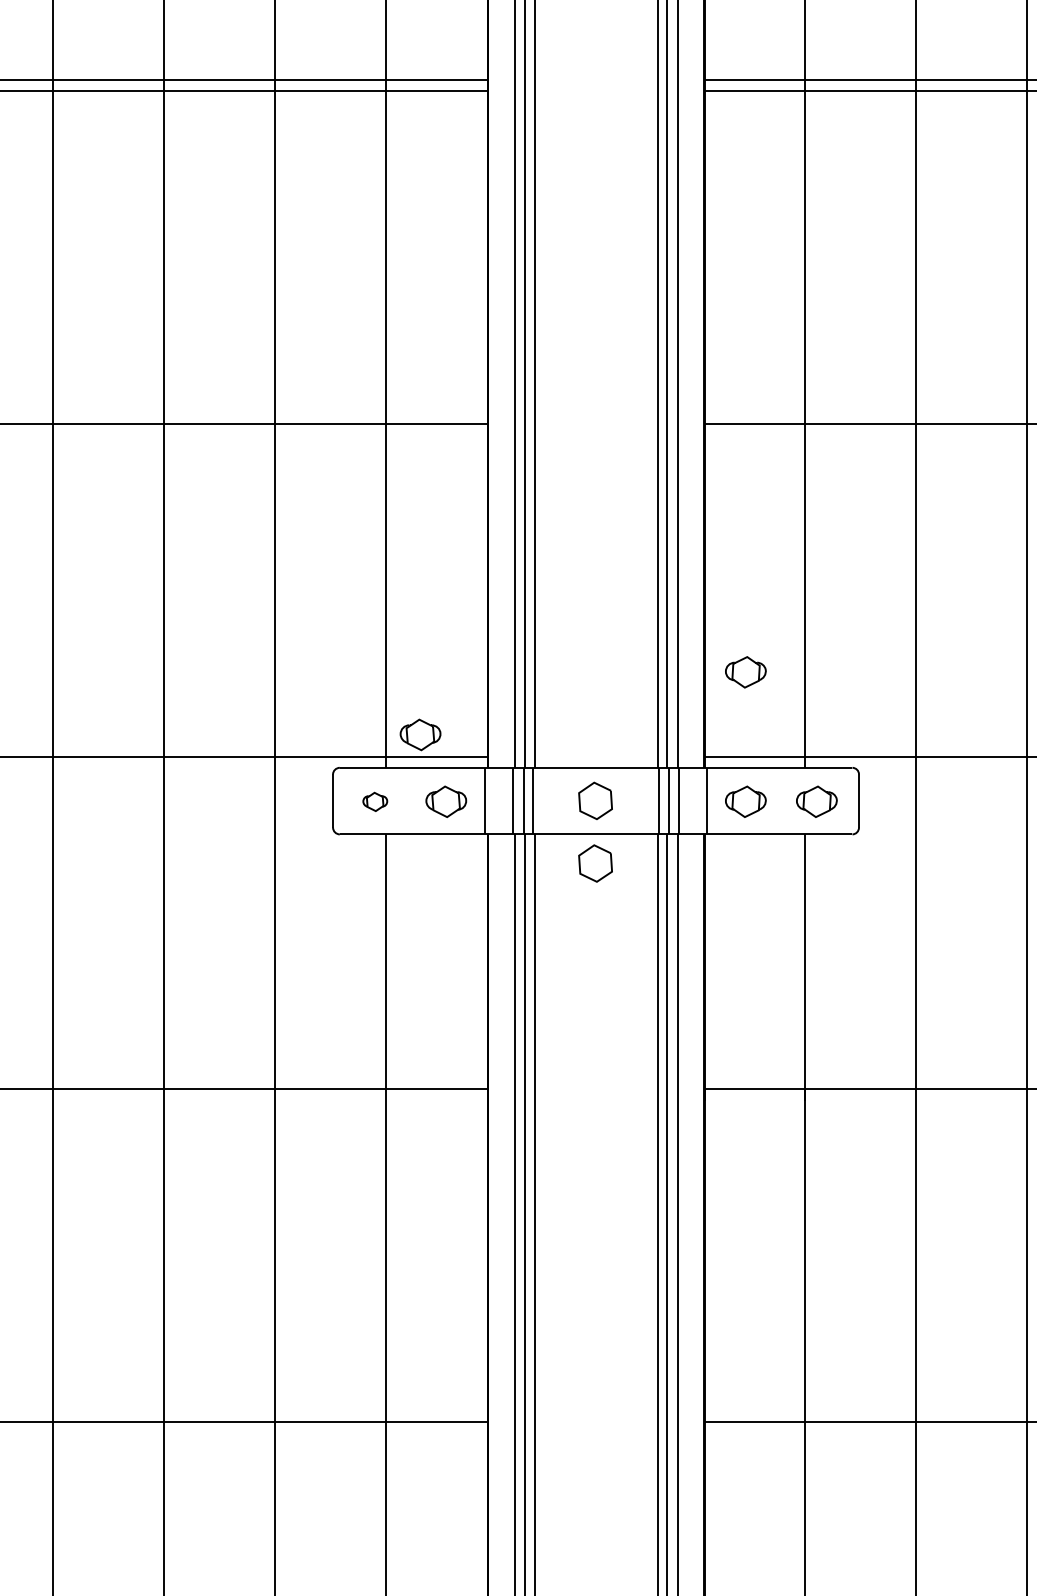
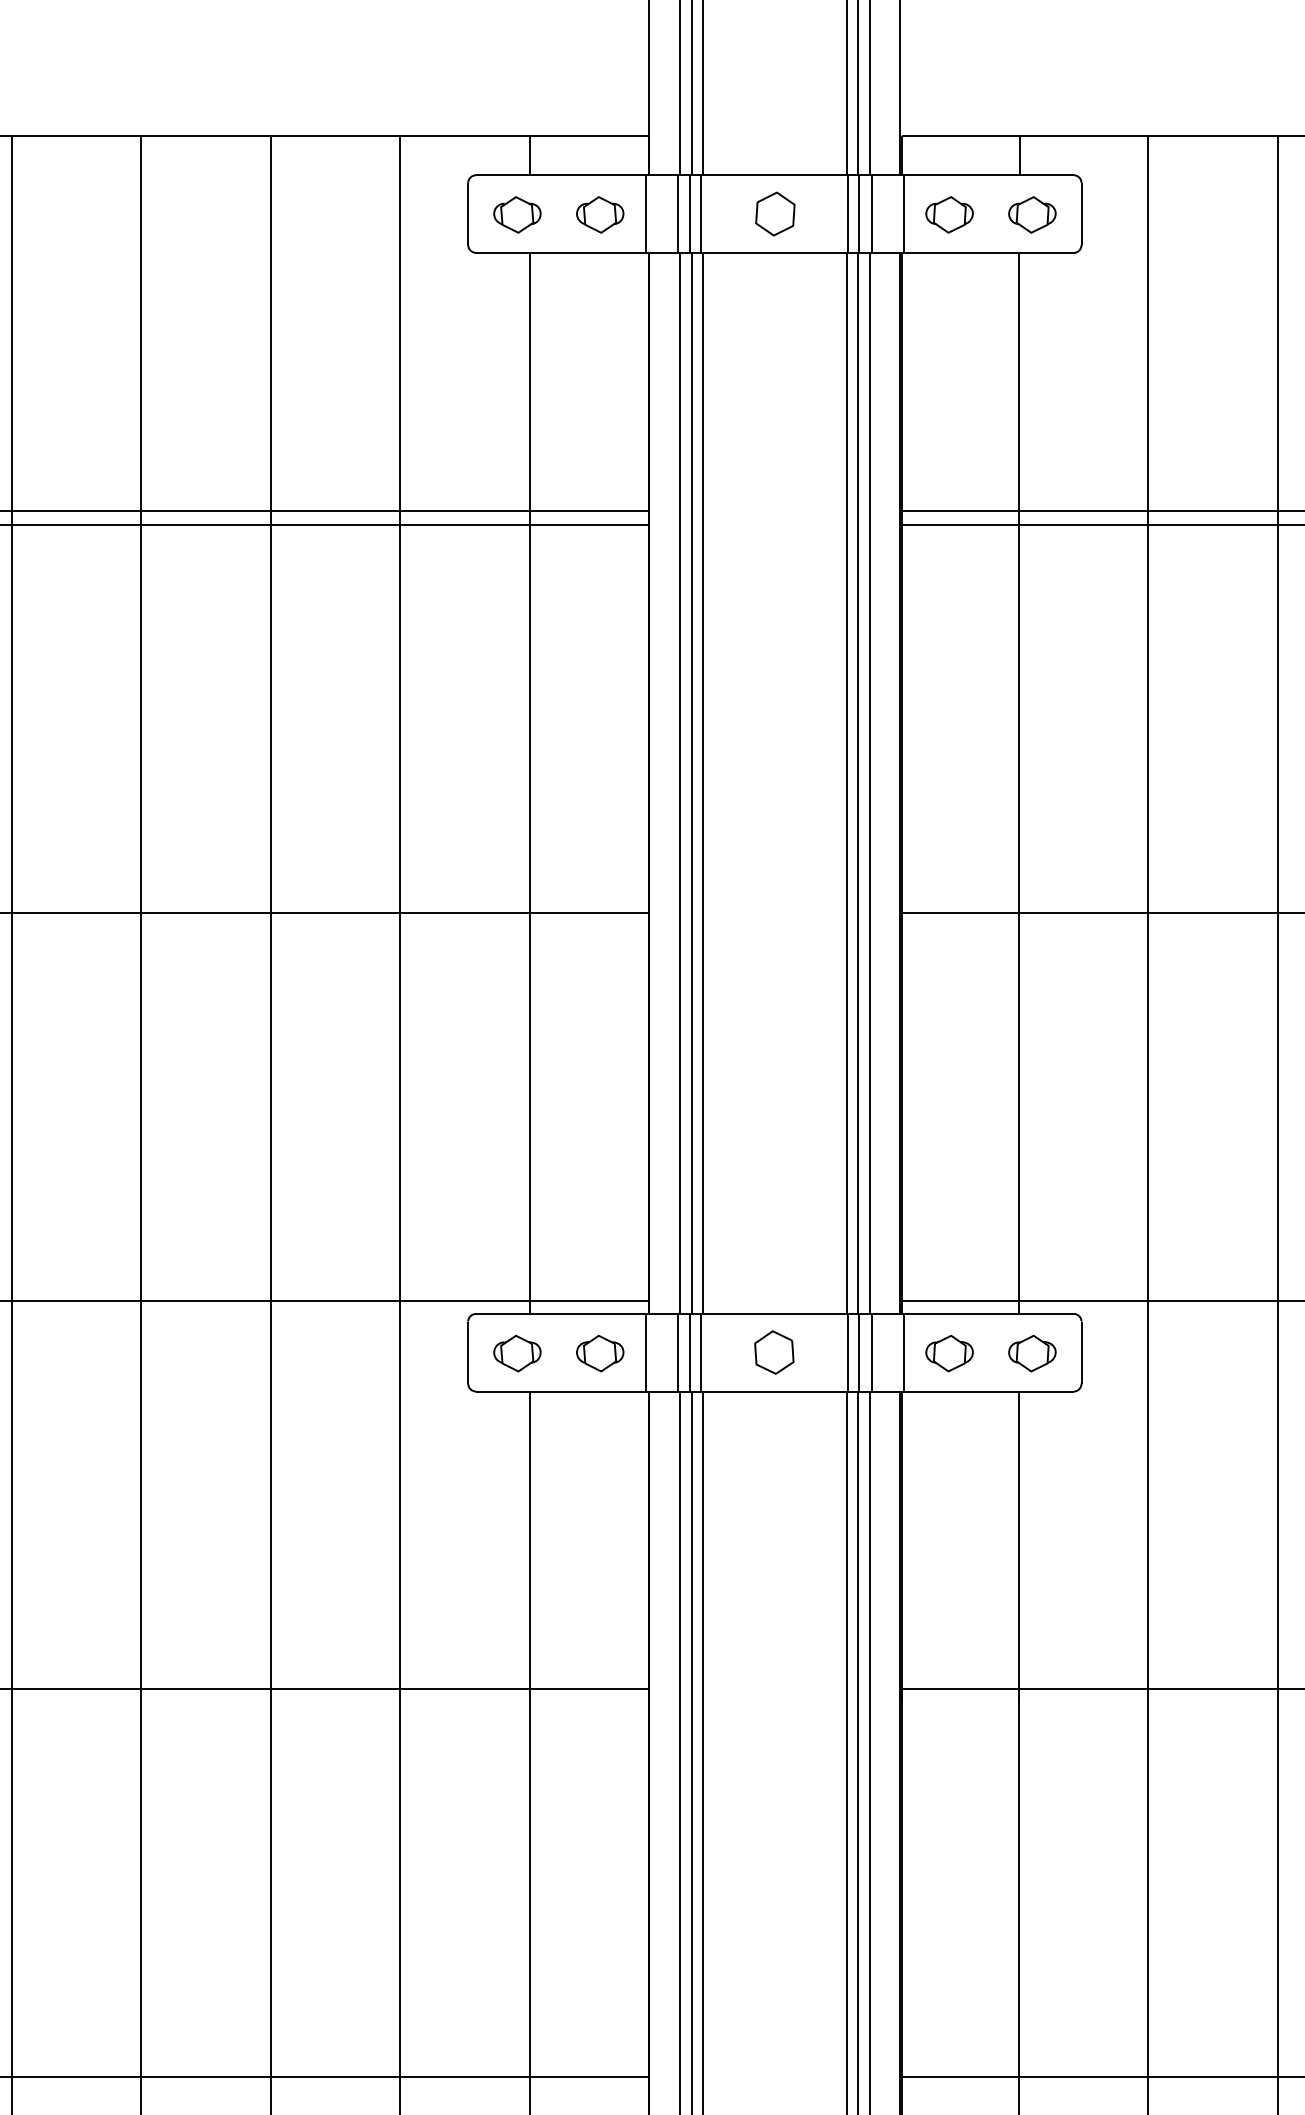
part: (745, 672) -> (949, 1202), removed
part: (420, 734) -> (570, 1275), removed
part: (375, 801) -> (517, 1353), size x1.67
part: (595, 863) -> (774, 1425), removed

